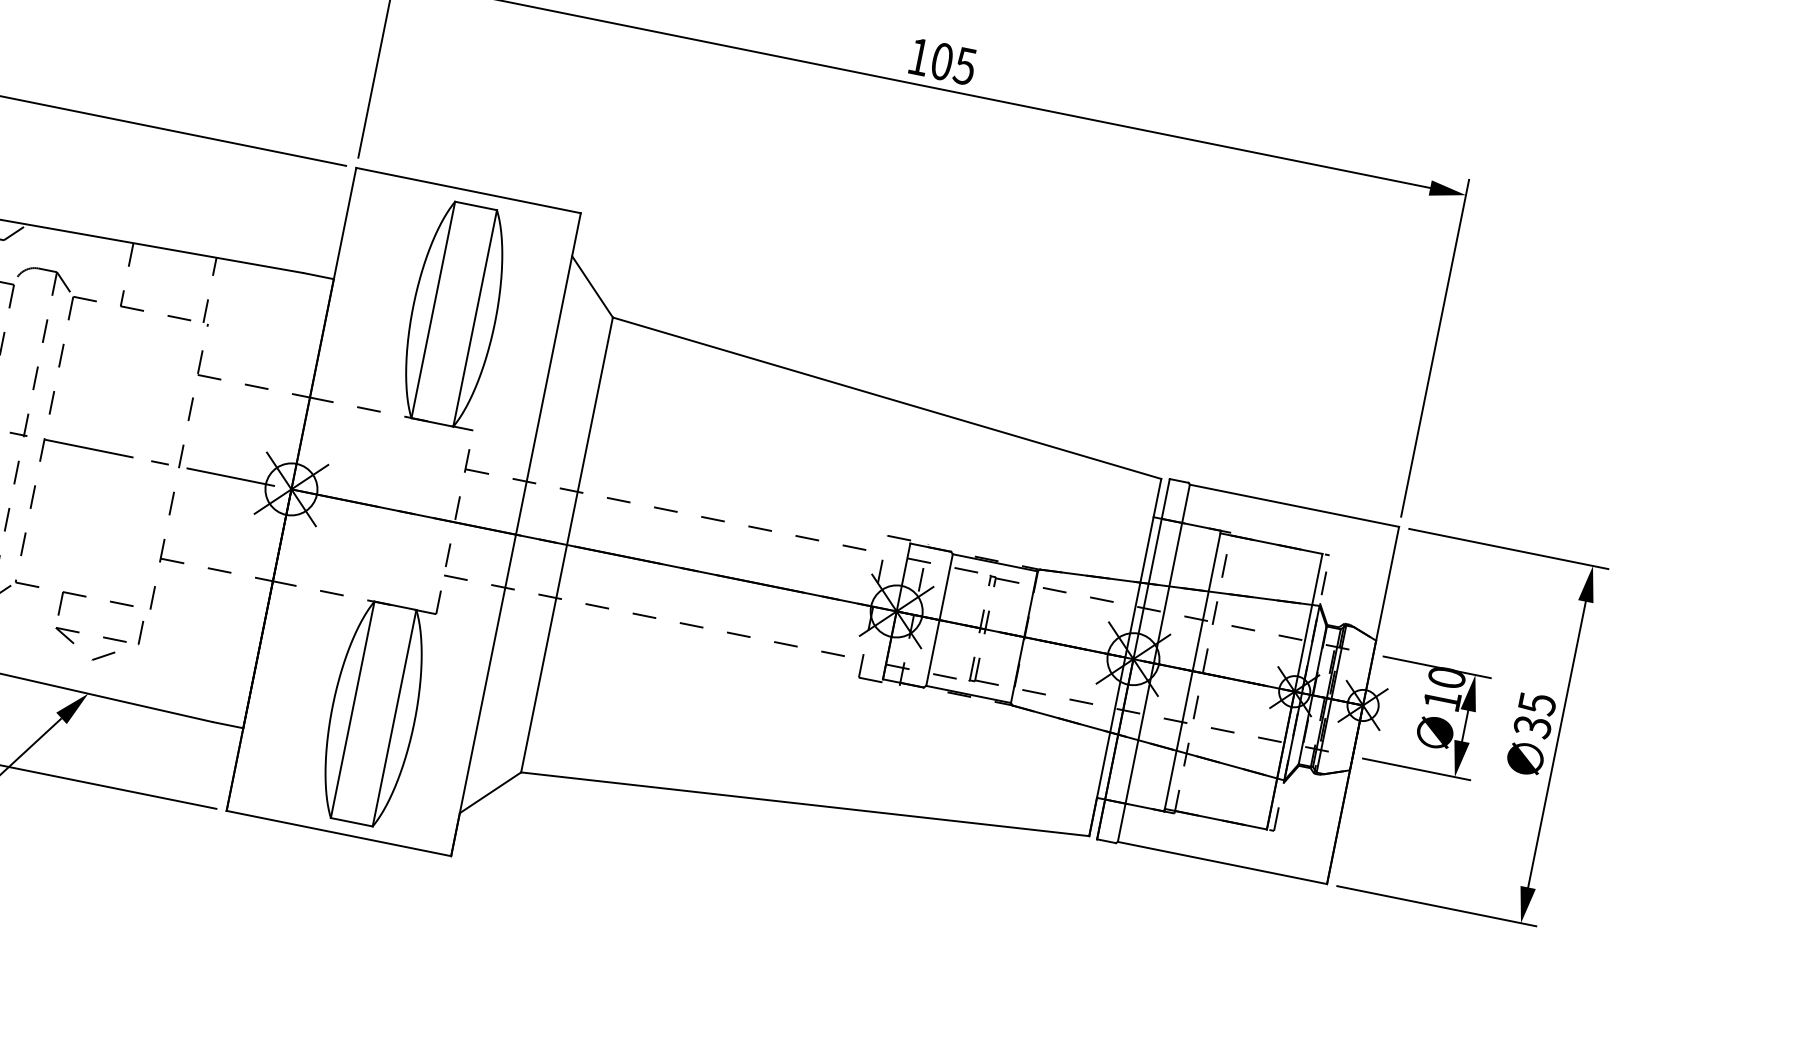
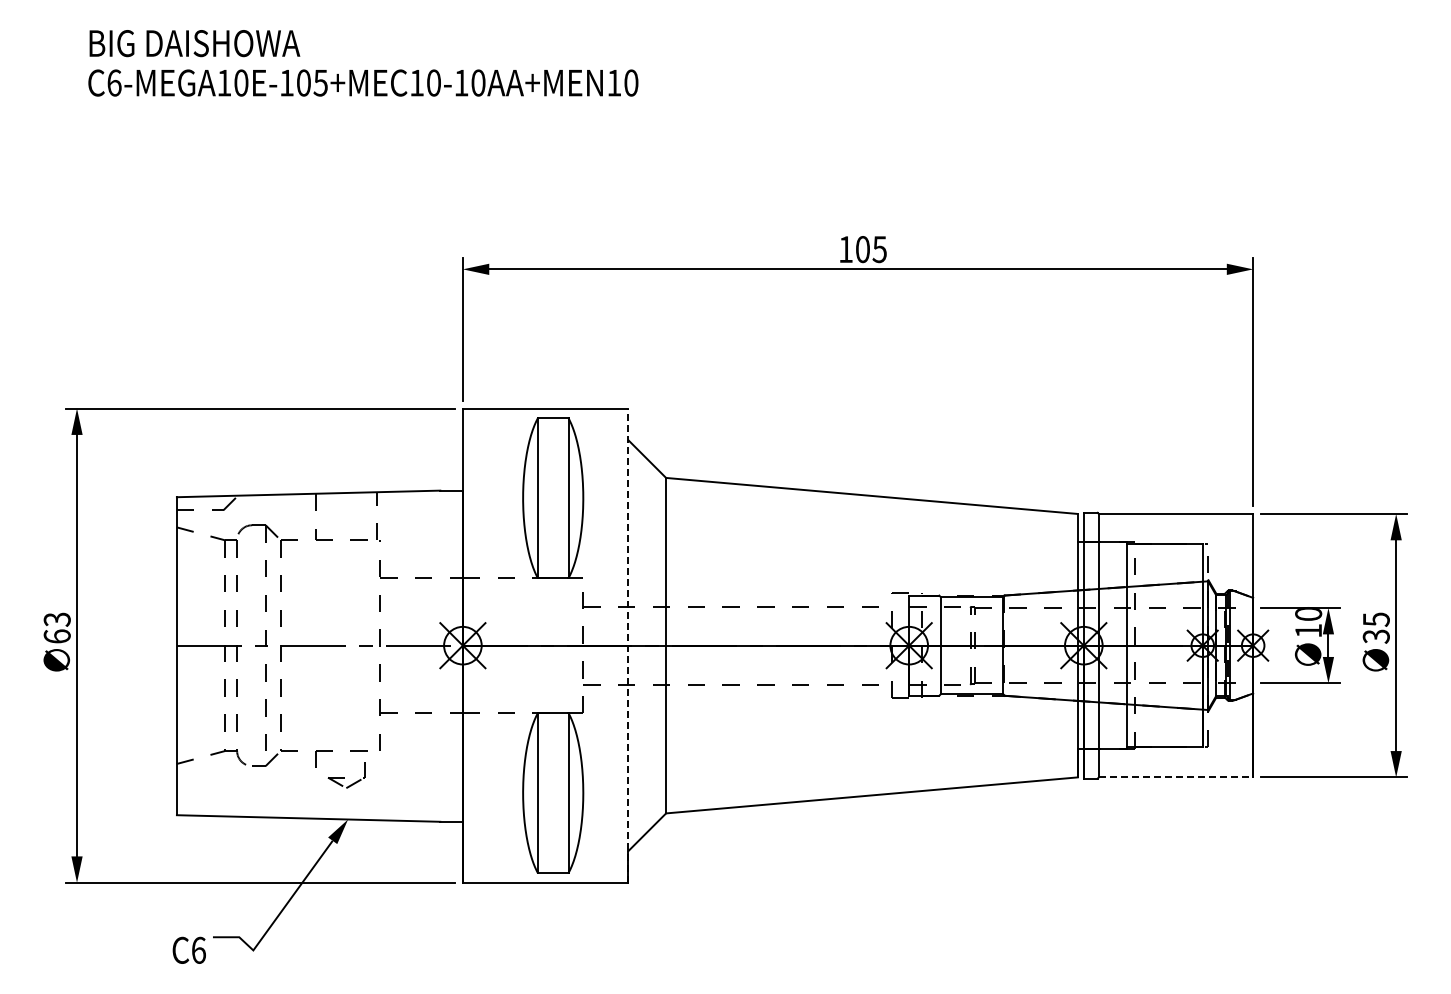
line: (516, 534) -> (628, 645), solid -> dashed
part: (97, 636) -> (346, 777), size x0.6
line: (1223, 863) -> (1176, 777), solid -> dashed

